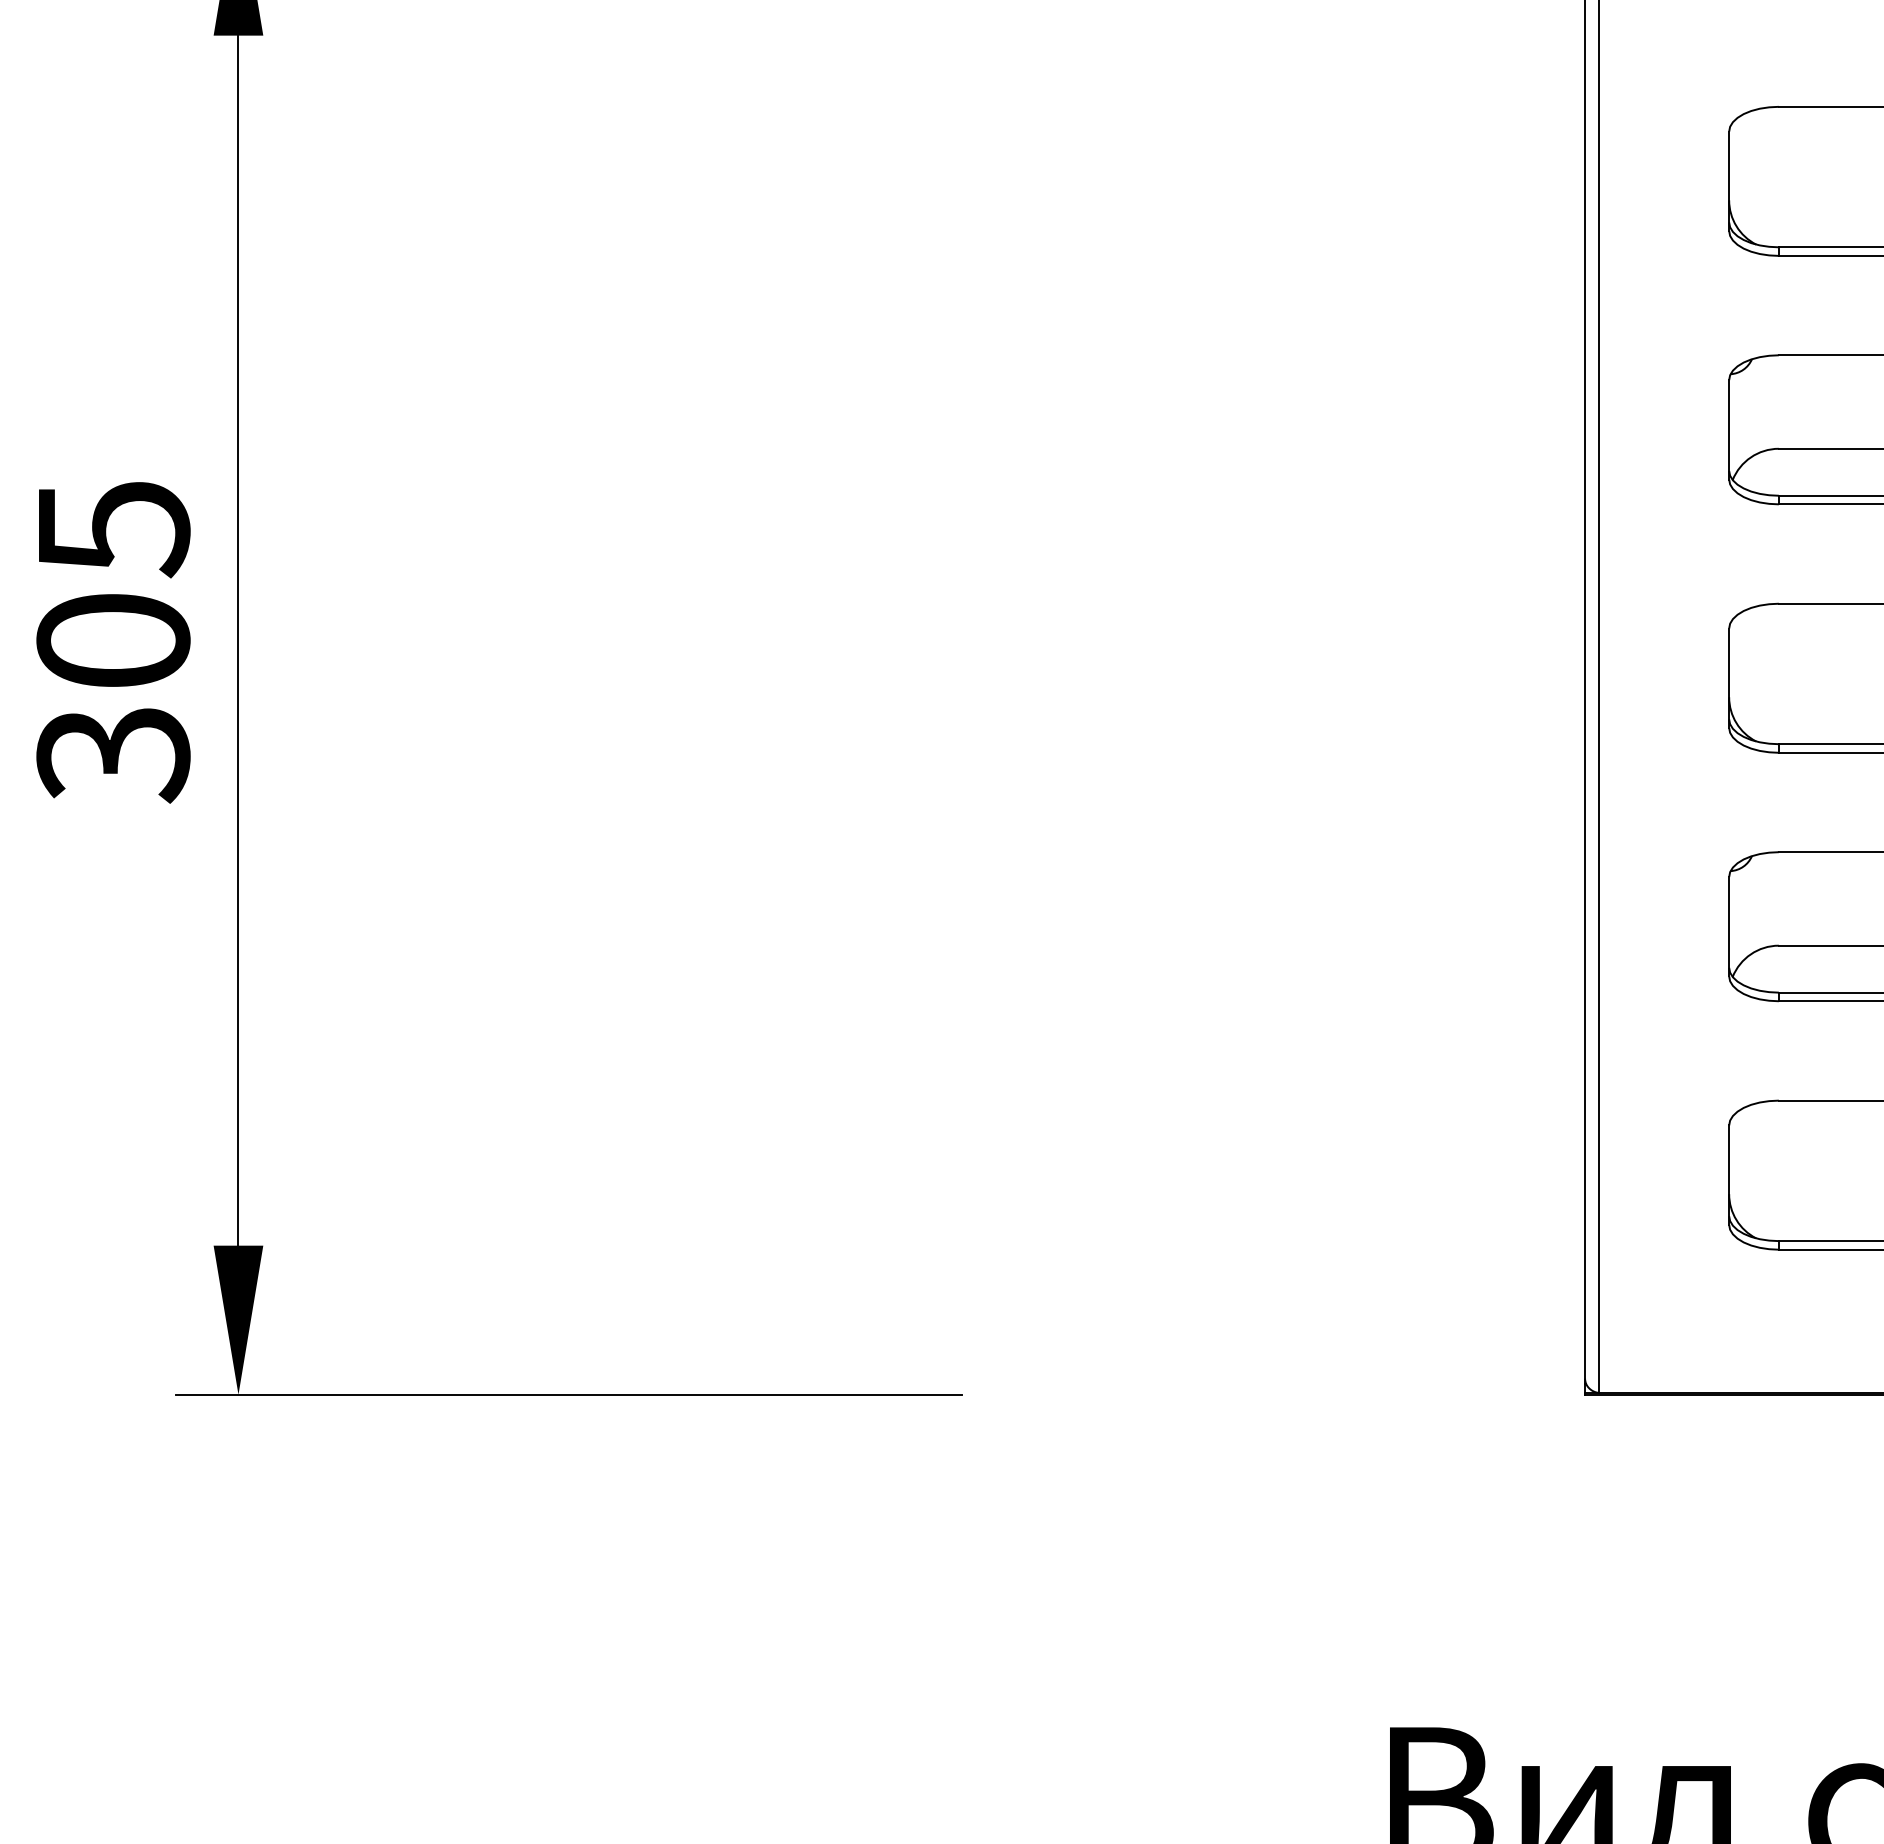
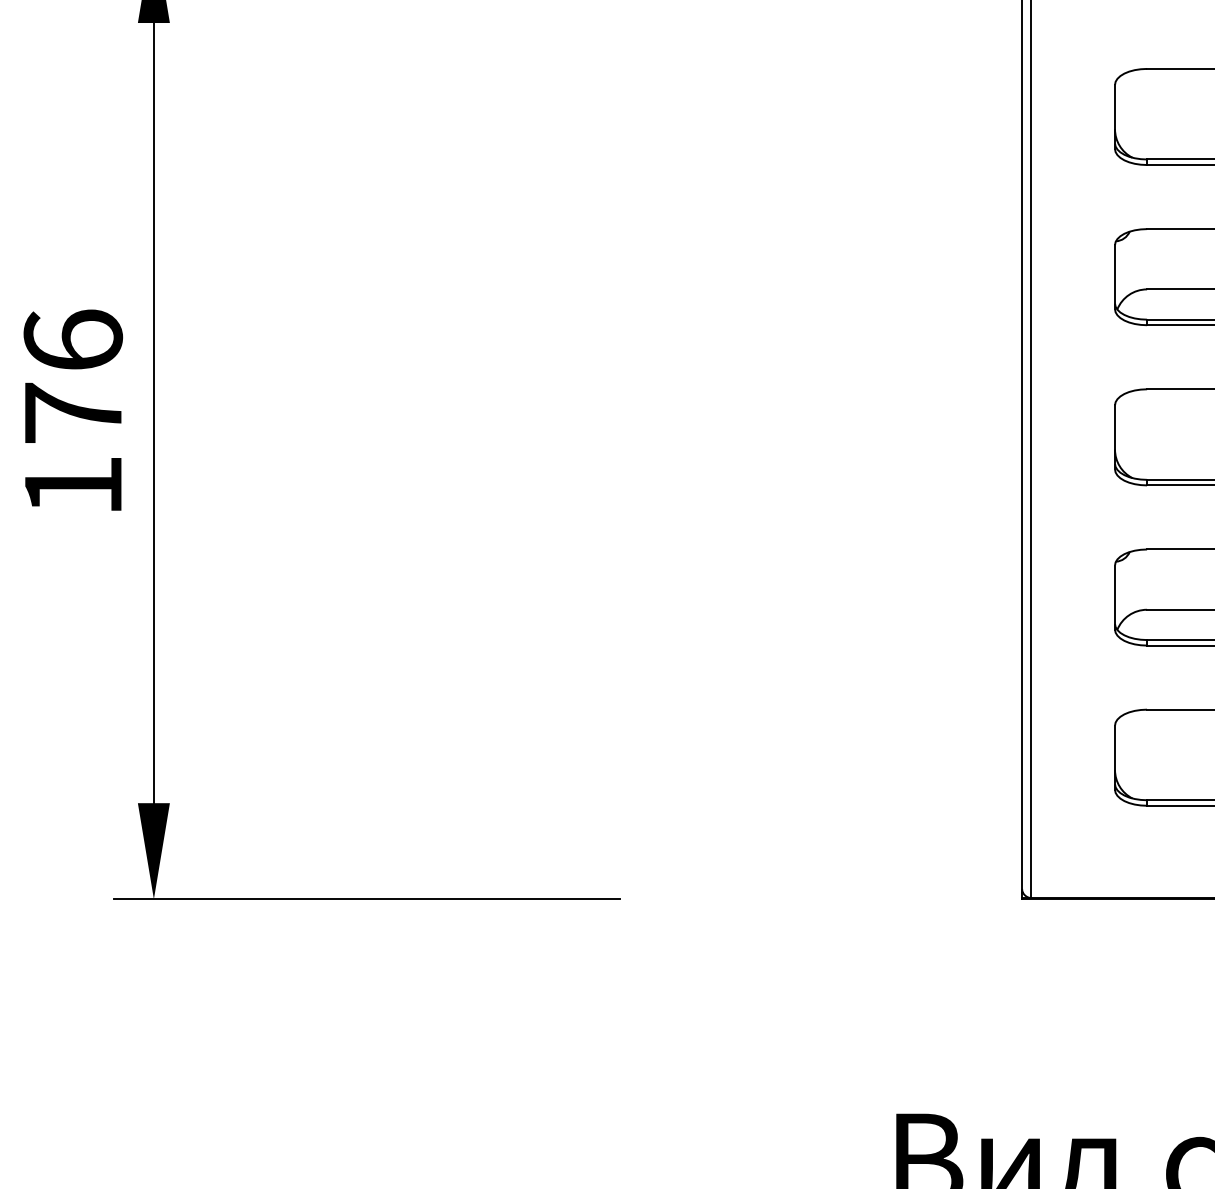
text: (113, 641) -> (73, 413), 305 -> 176

